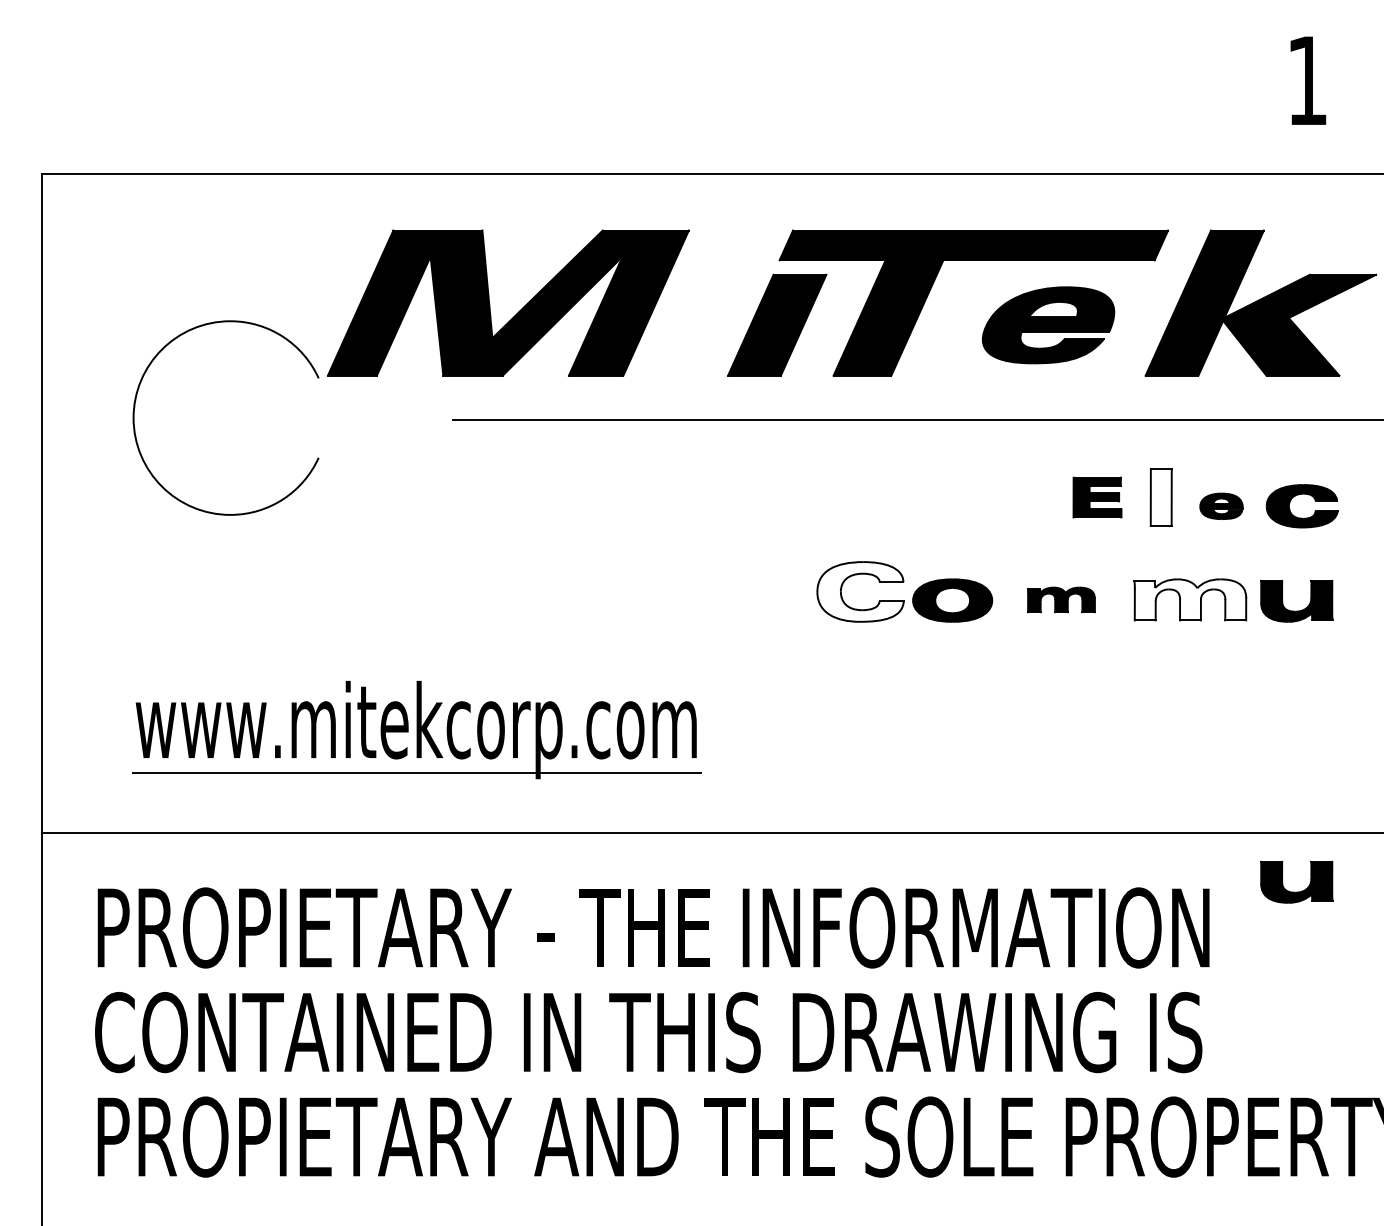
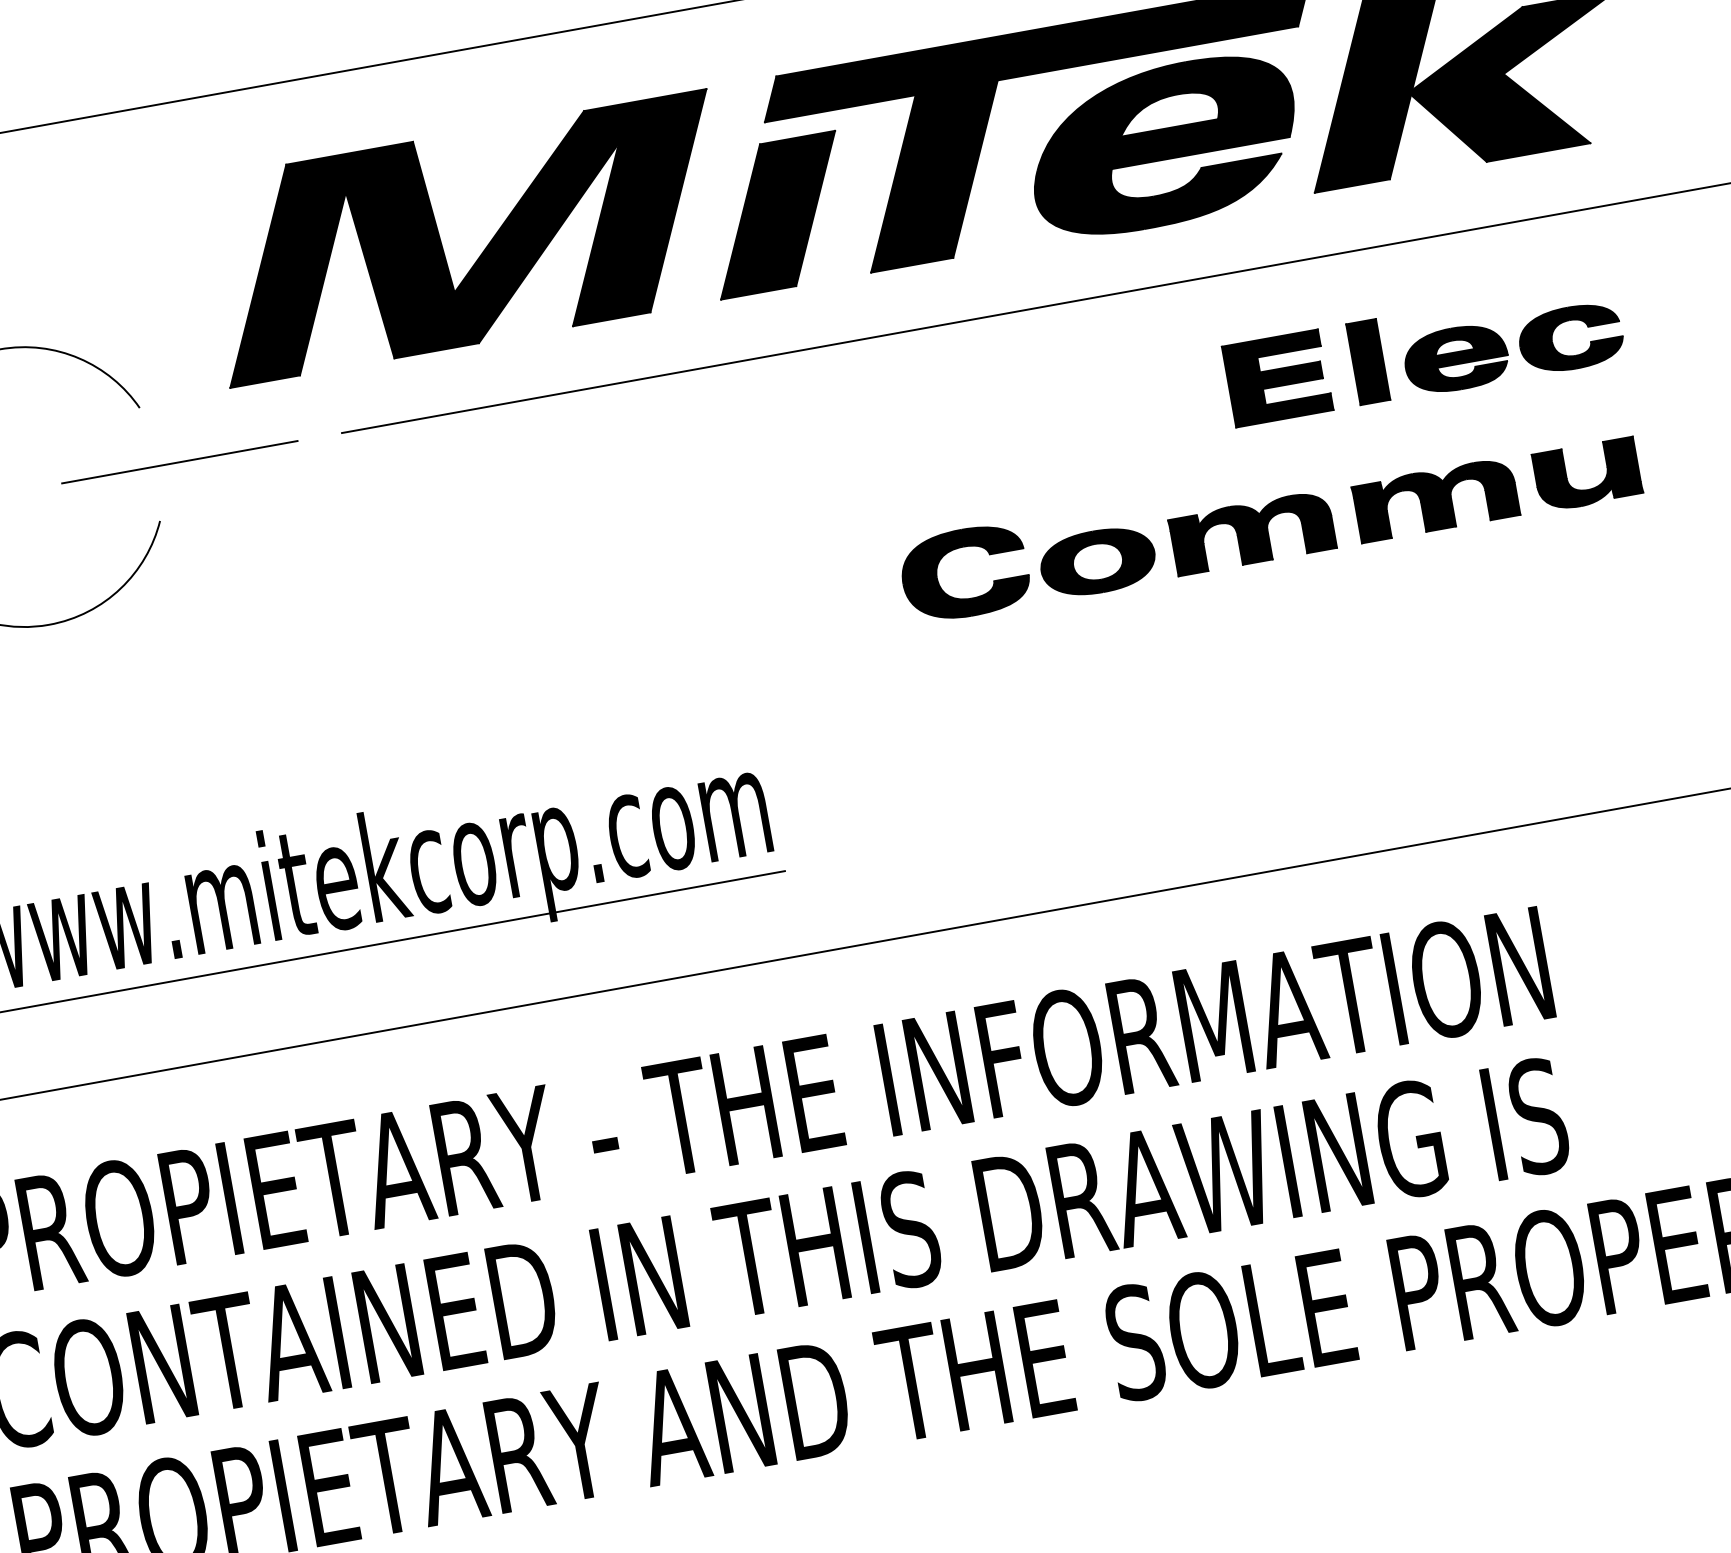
part: (518, 311) -> (484, 247), moved
part: (1048, 325) -> (1163, 146), size x1.43
line: (339, 420) -> (180, 462), added
part: (1097, 497) -> (1277, 378), size x1.43
fill: (1160, 497) -> (1367, 362), added
part: (1221, 506) -> (1456, 359), size x1.67
fill: (860, 591) -> (964, 572), added
part: (1061, 599) -> (1252, 532), size x1.67
fill: (1190, 599) -> (1435, 499), added
part: (1296, 891) -> (1661, 887), removed

